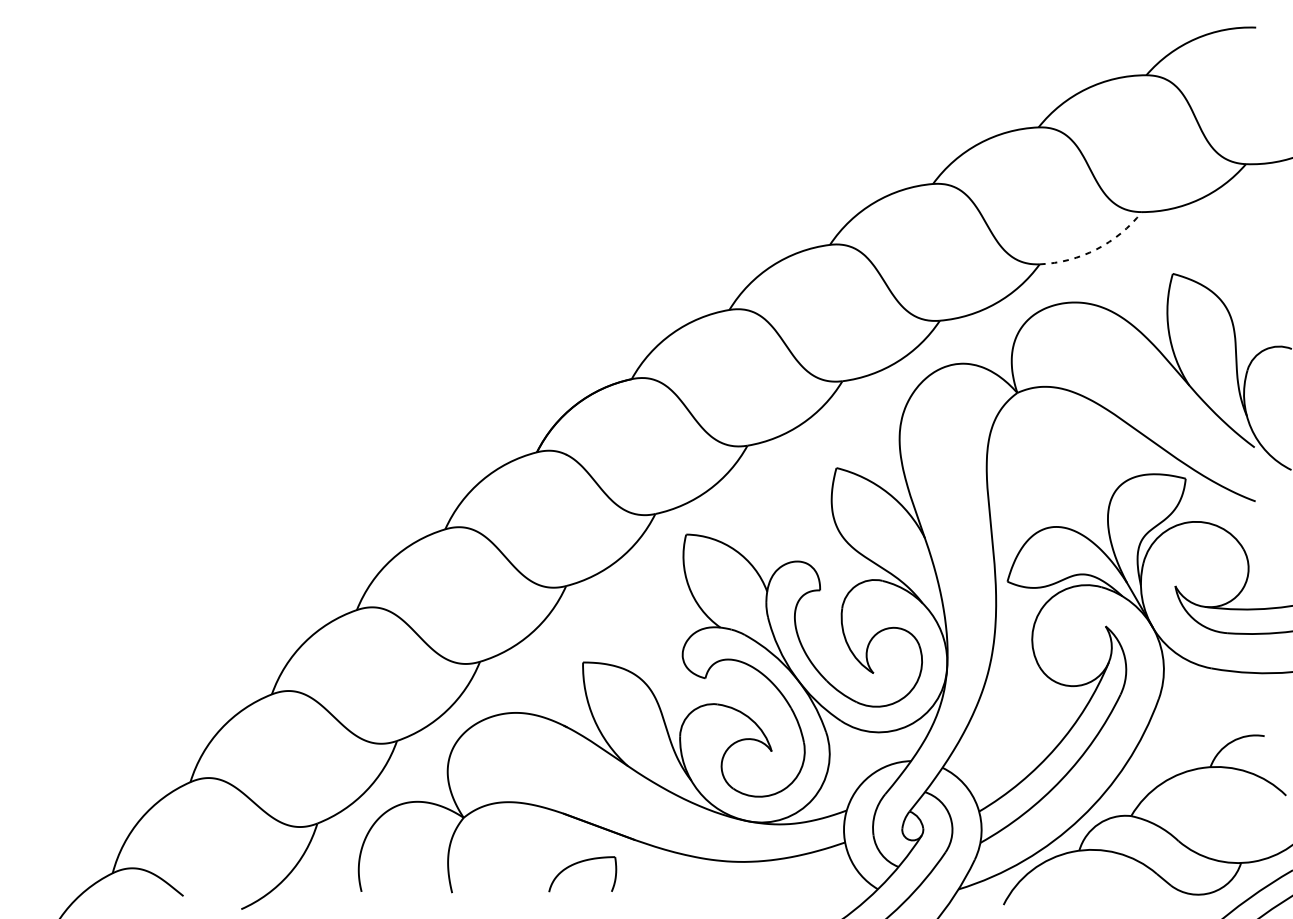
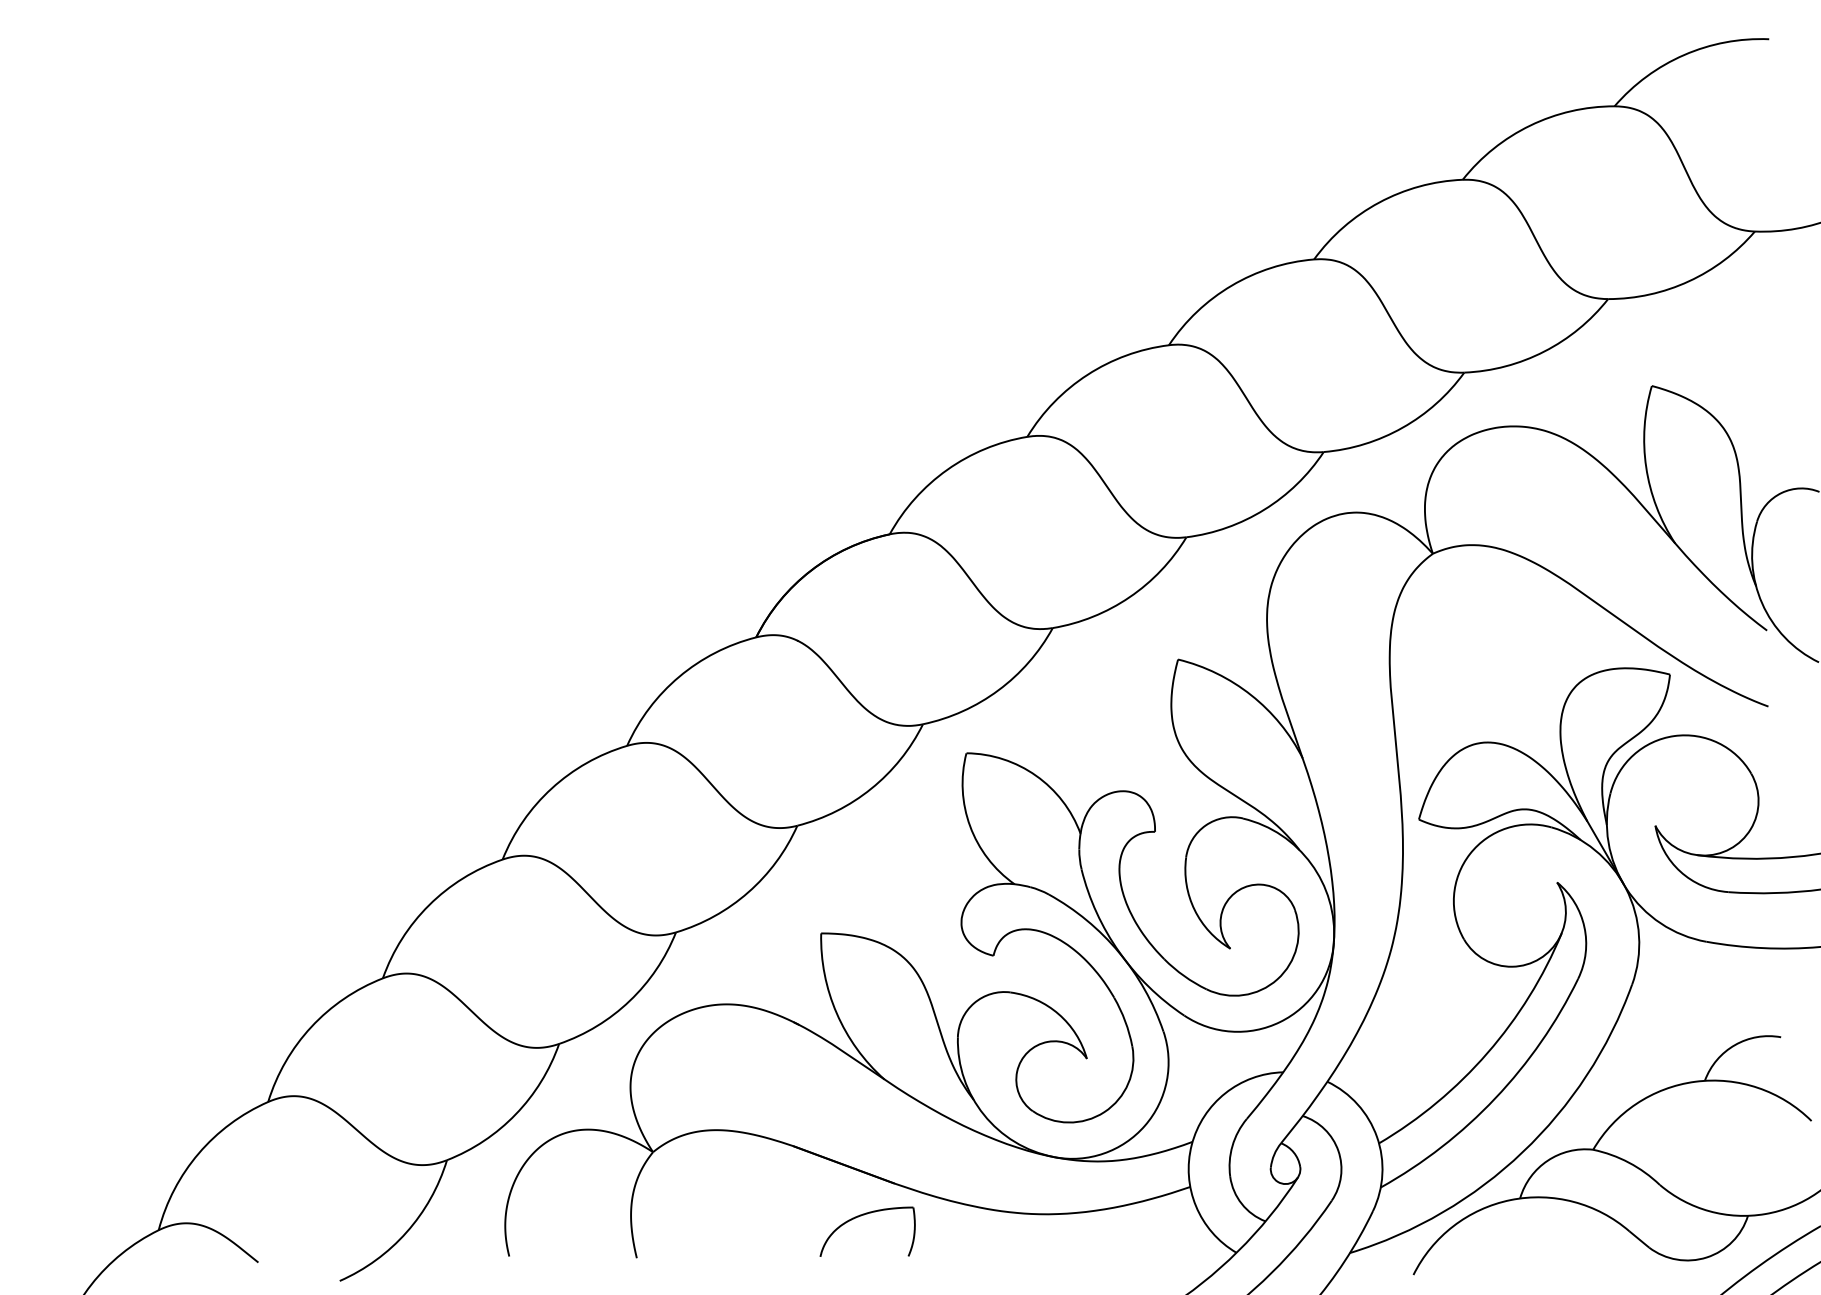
arc: (1096, 249) -> (1544, 351), dashed -> solid
part: (578, 863) -> (861, 1216), moved

